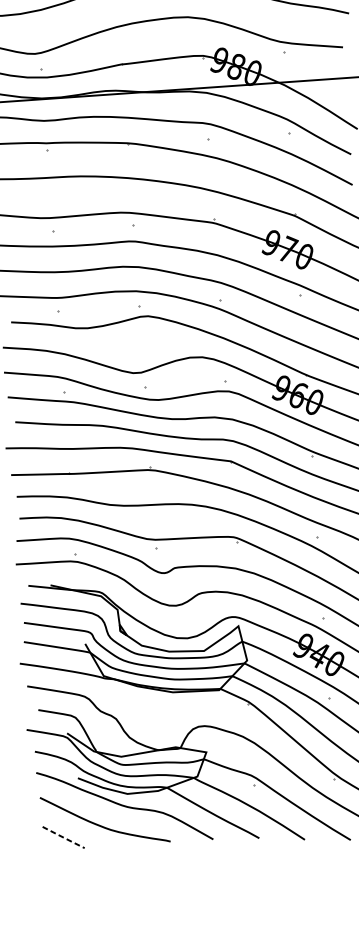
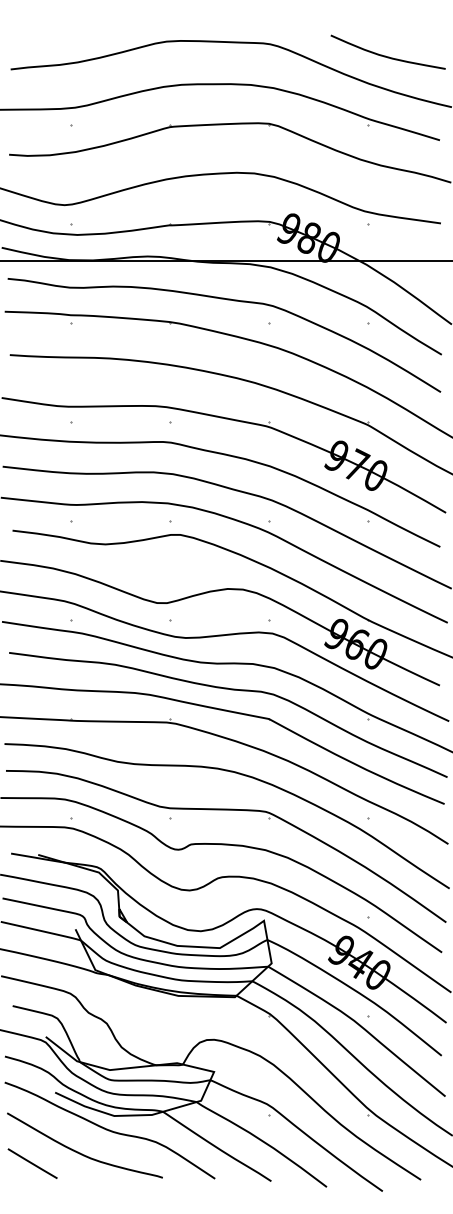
line: (63, 837) -> (32, 1163), dashed -> solid

